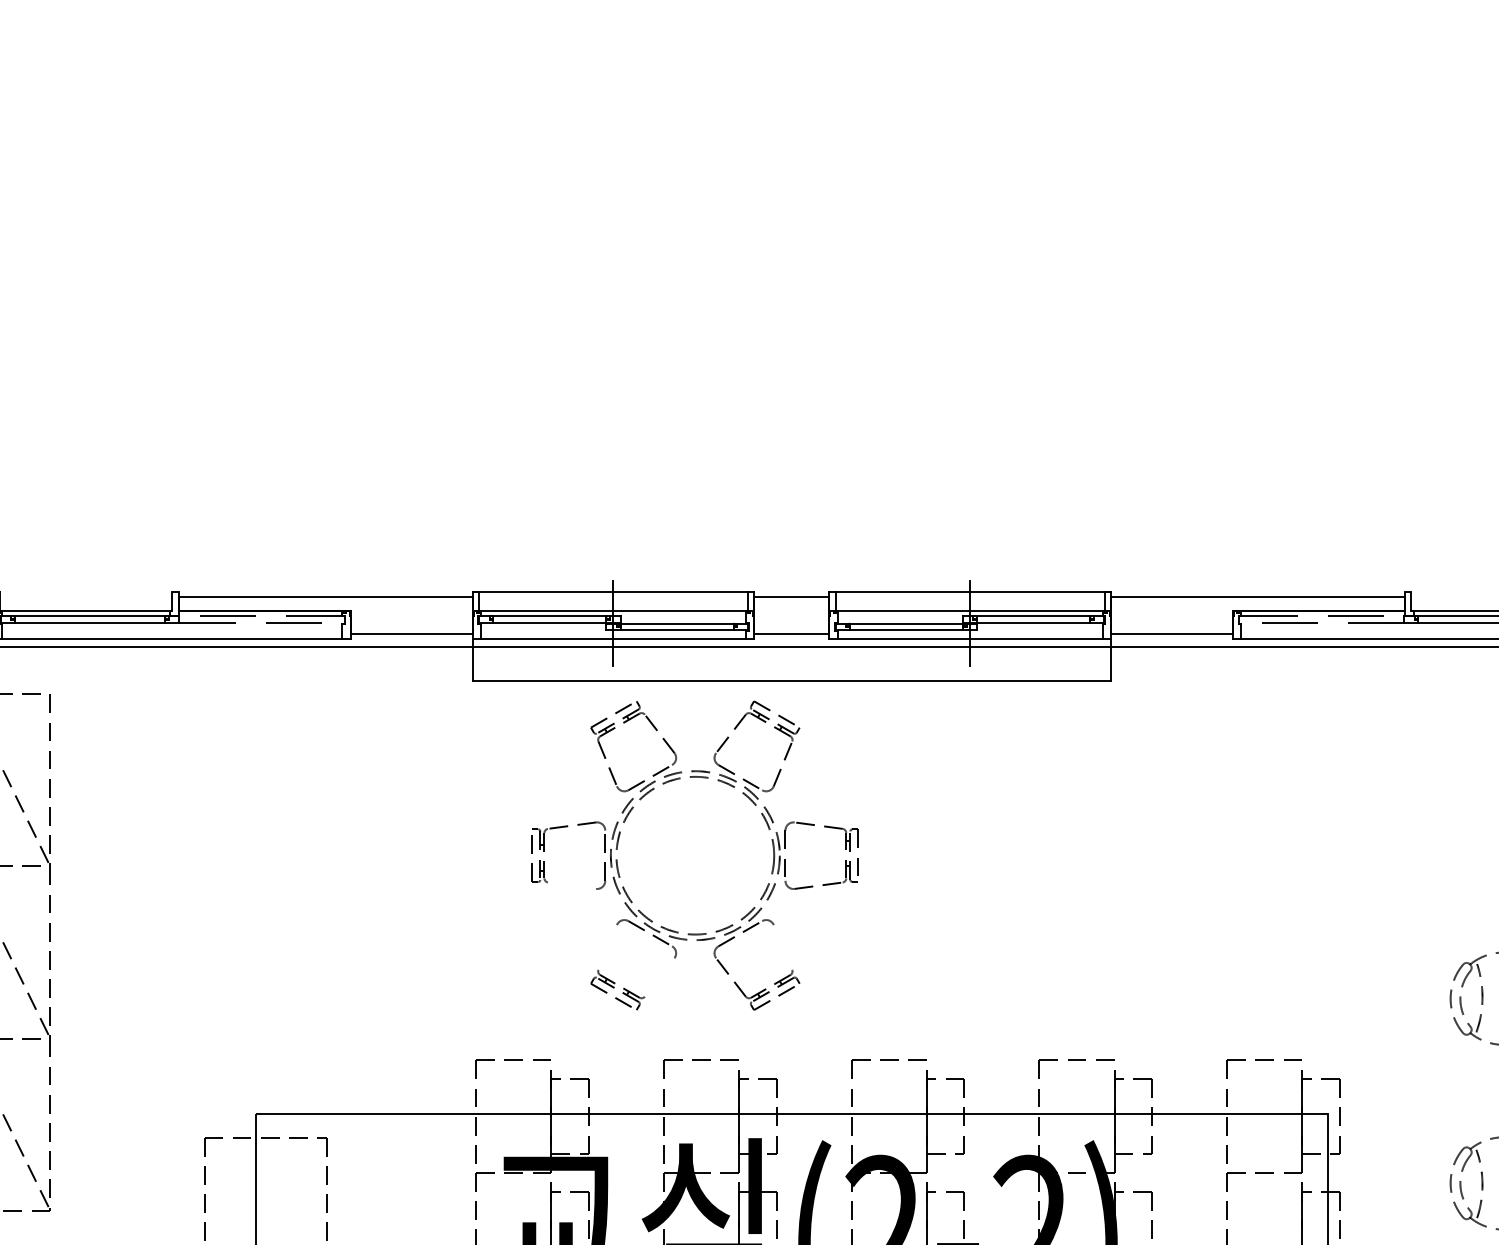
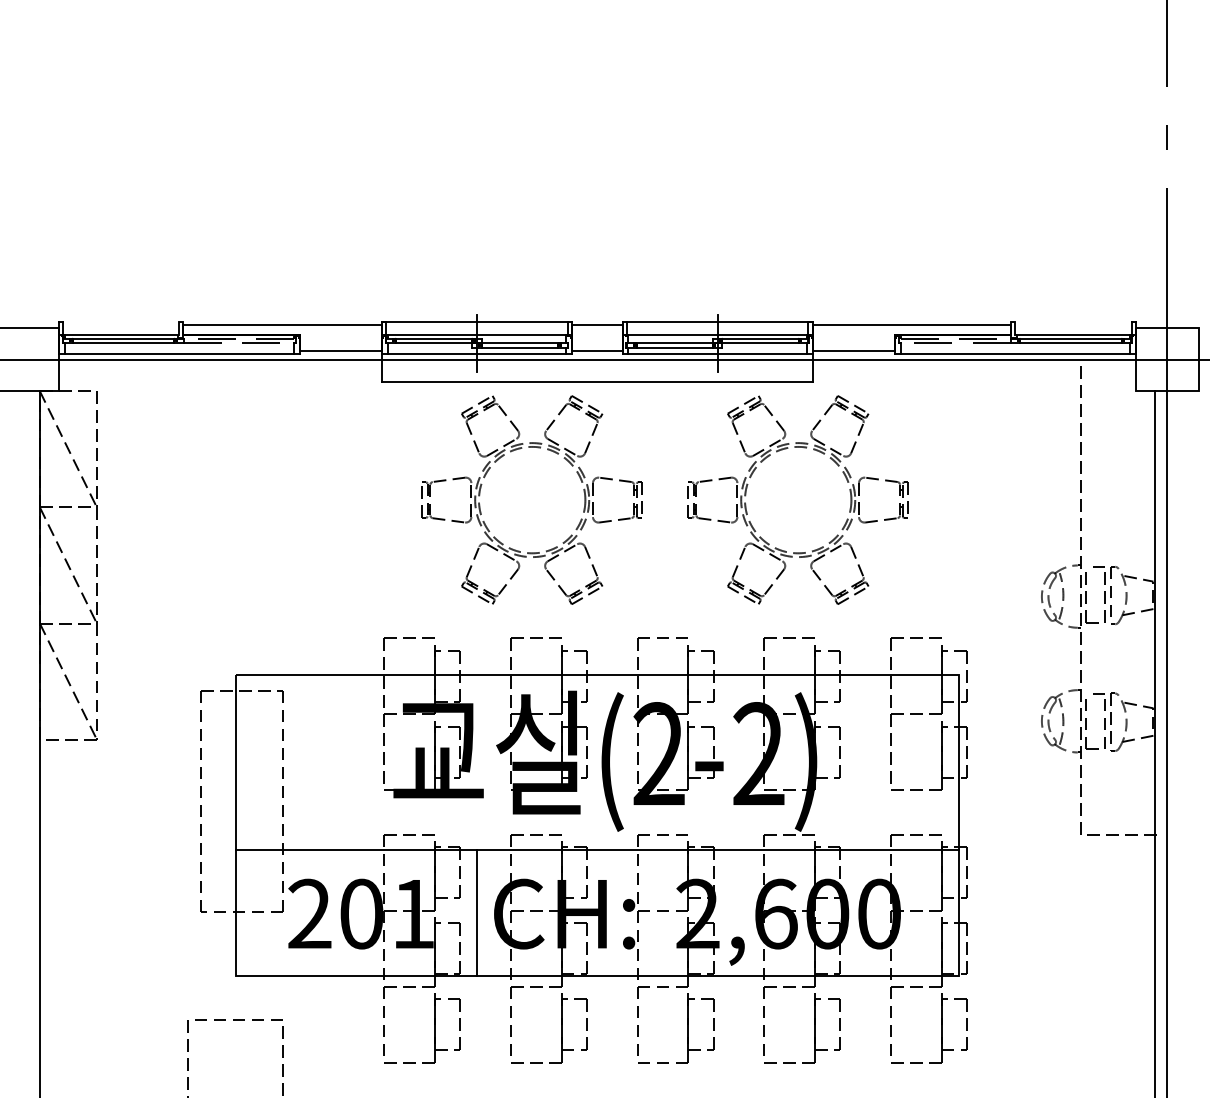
part: (1038, 798) -> (763, 461), added
line: (571, 885) -> (448, 520), added
line: (606, 946) -> (472, 561), added
line: (783, 946) -> (591, 561), added
line: (660, 977) -> (508, 582), added

